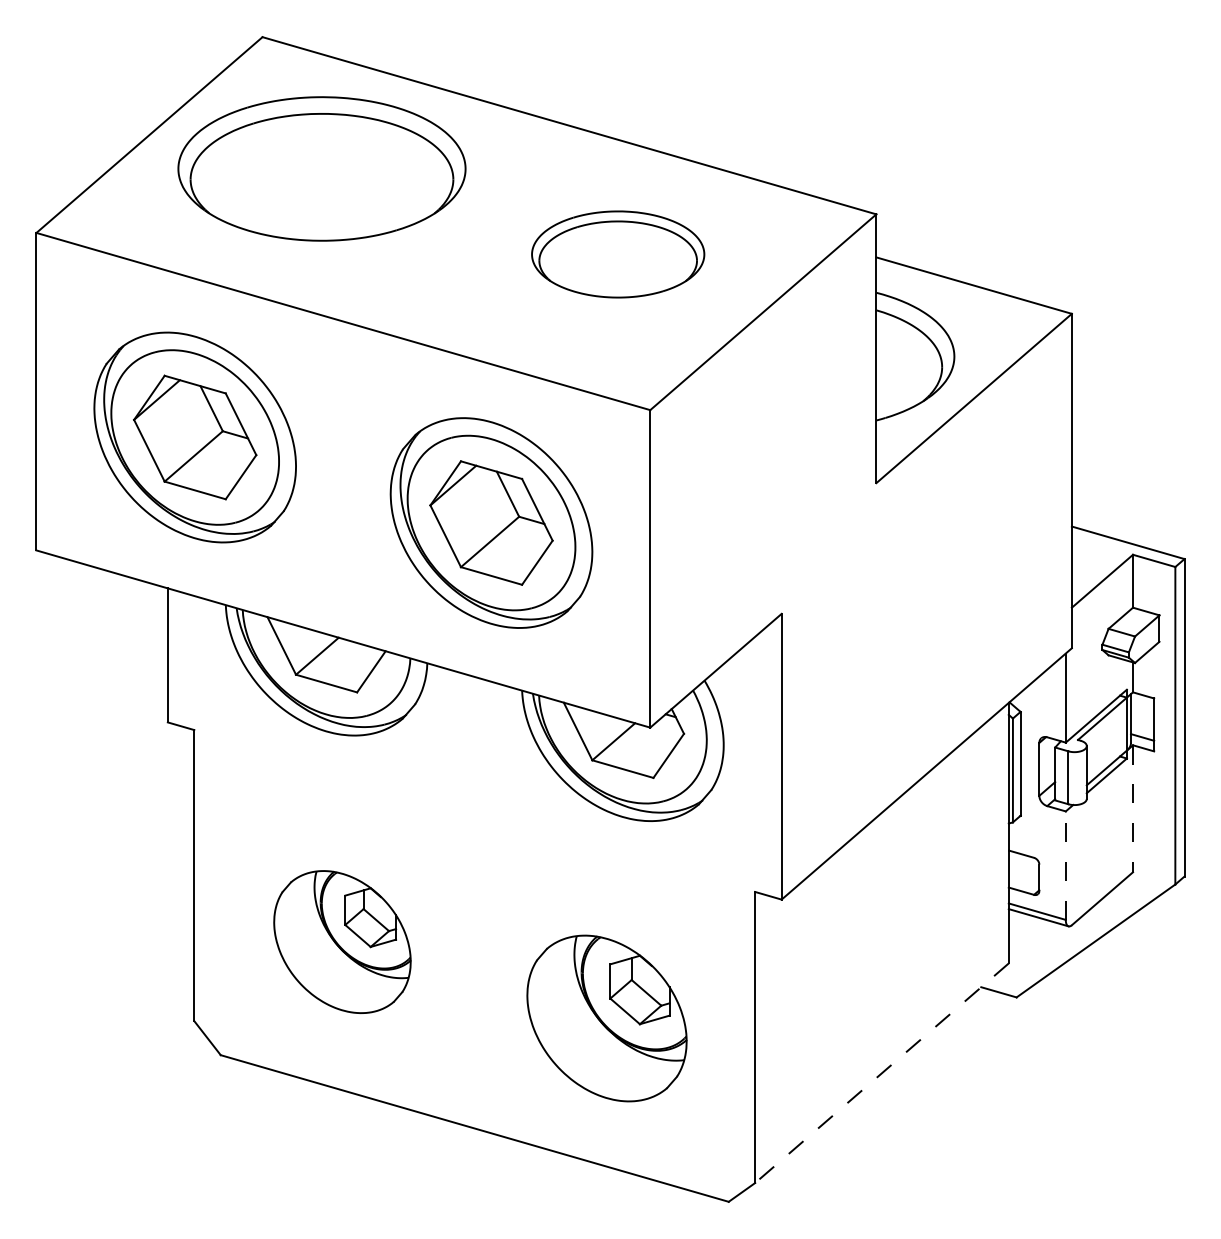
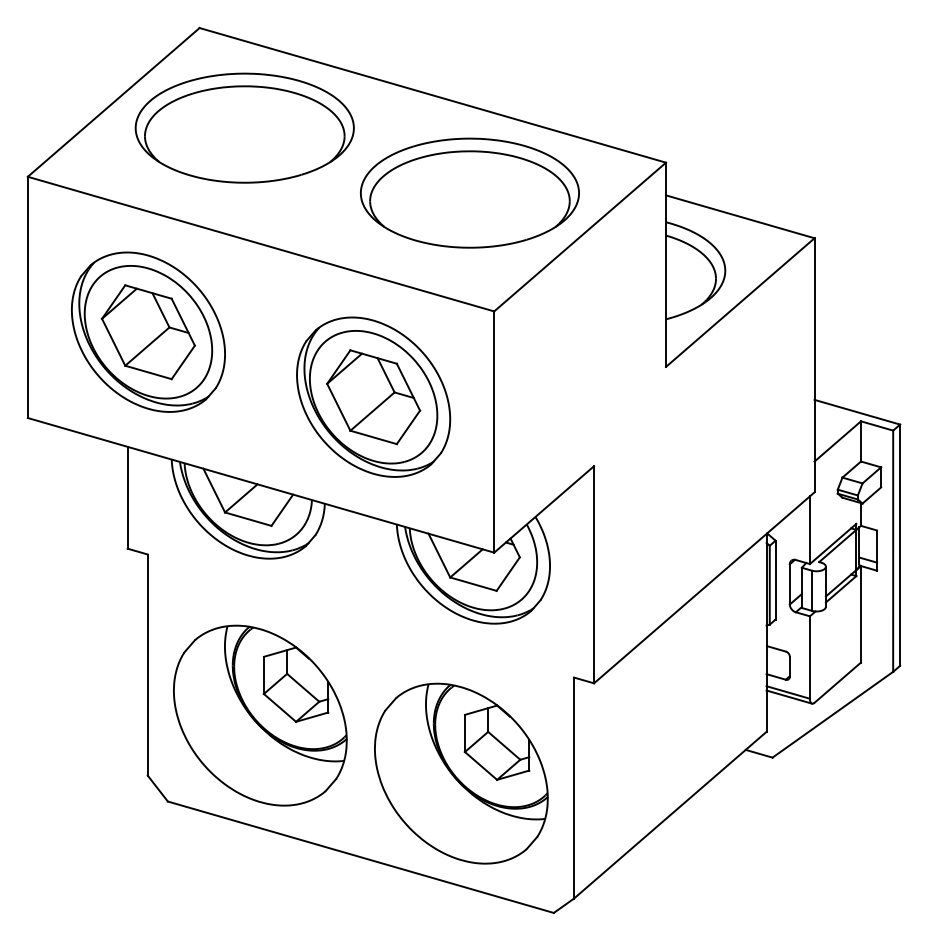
part: (617, 254) -> (469, 193), size x1.67
line: (1133, 809) -> (861, 614), dashed -> solid
line: (1065, 865) -> (809, 657), dashed -> solid
part: (342, 941) -> (260, 715), size x1.67
part: (606, 1018) -> (460, 773), size x1.43
line: (881, 1073) -> (669, 815), dashed -> solid

